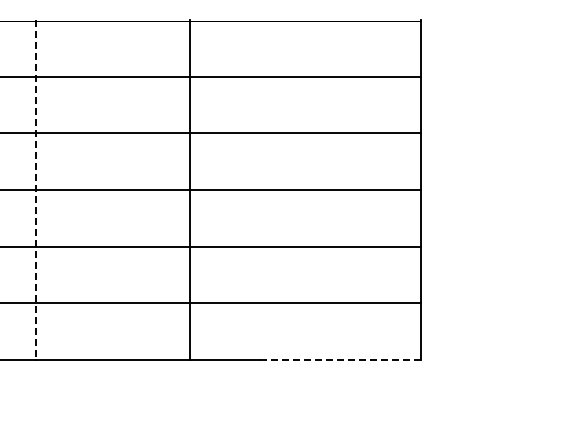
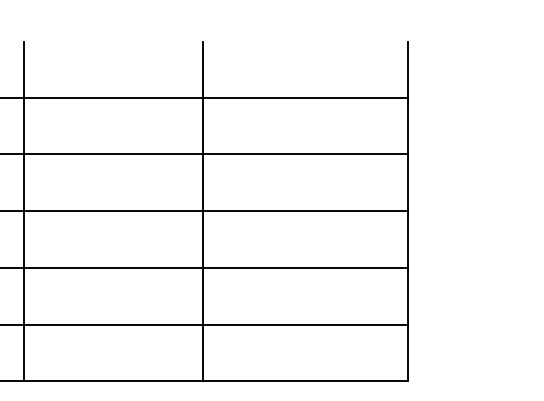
line: (36, 190) -> (24, 211), dashed -> solid
line: (190, 190) -> (203, 211), moved
line: (341, 360) -> (329, 381), dashed -> solid

